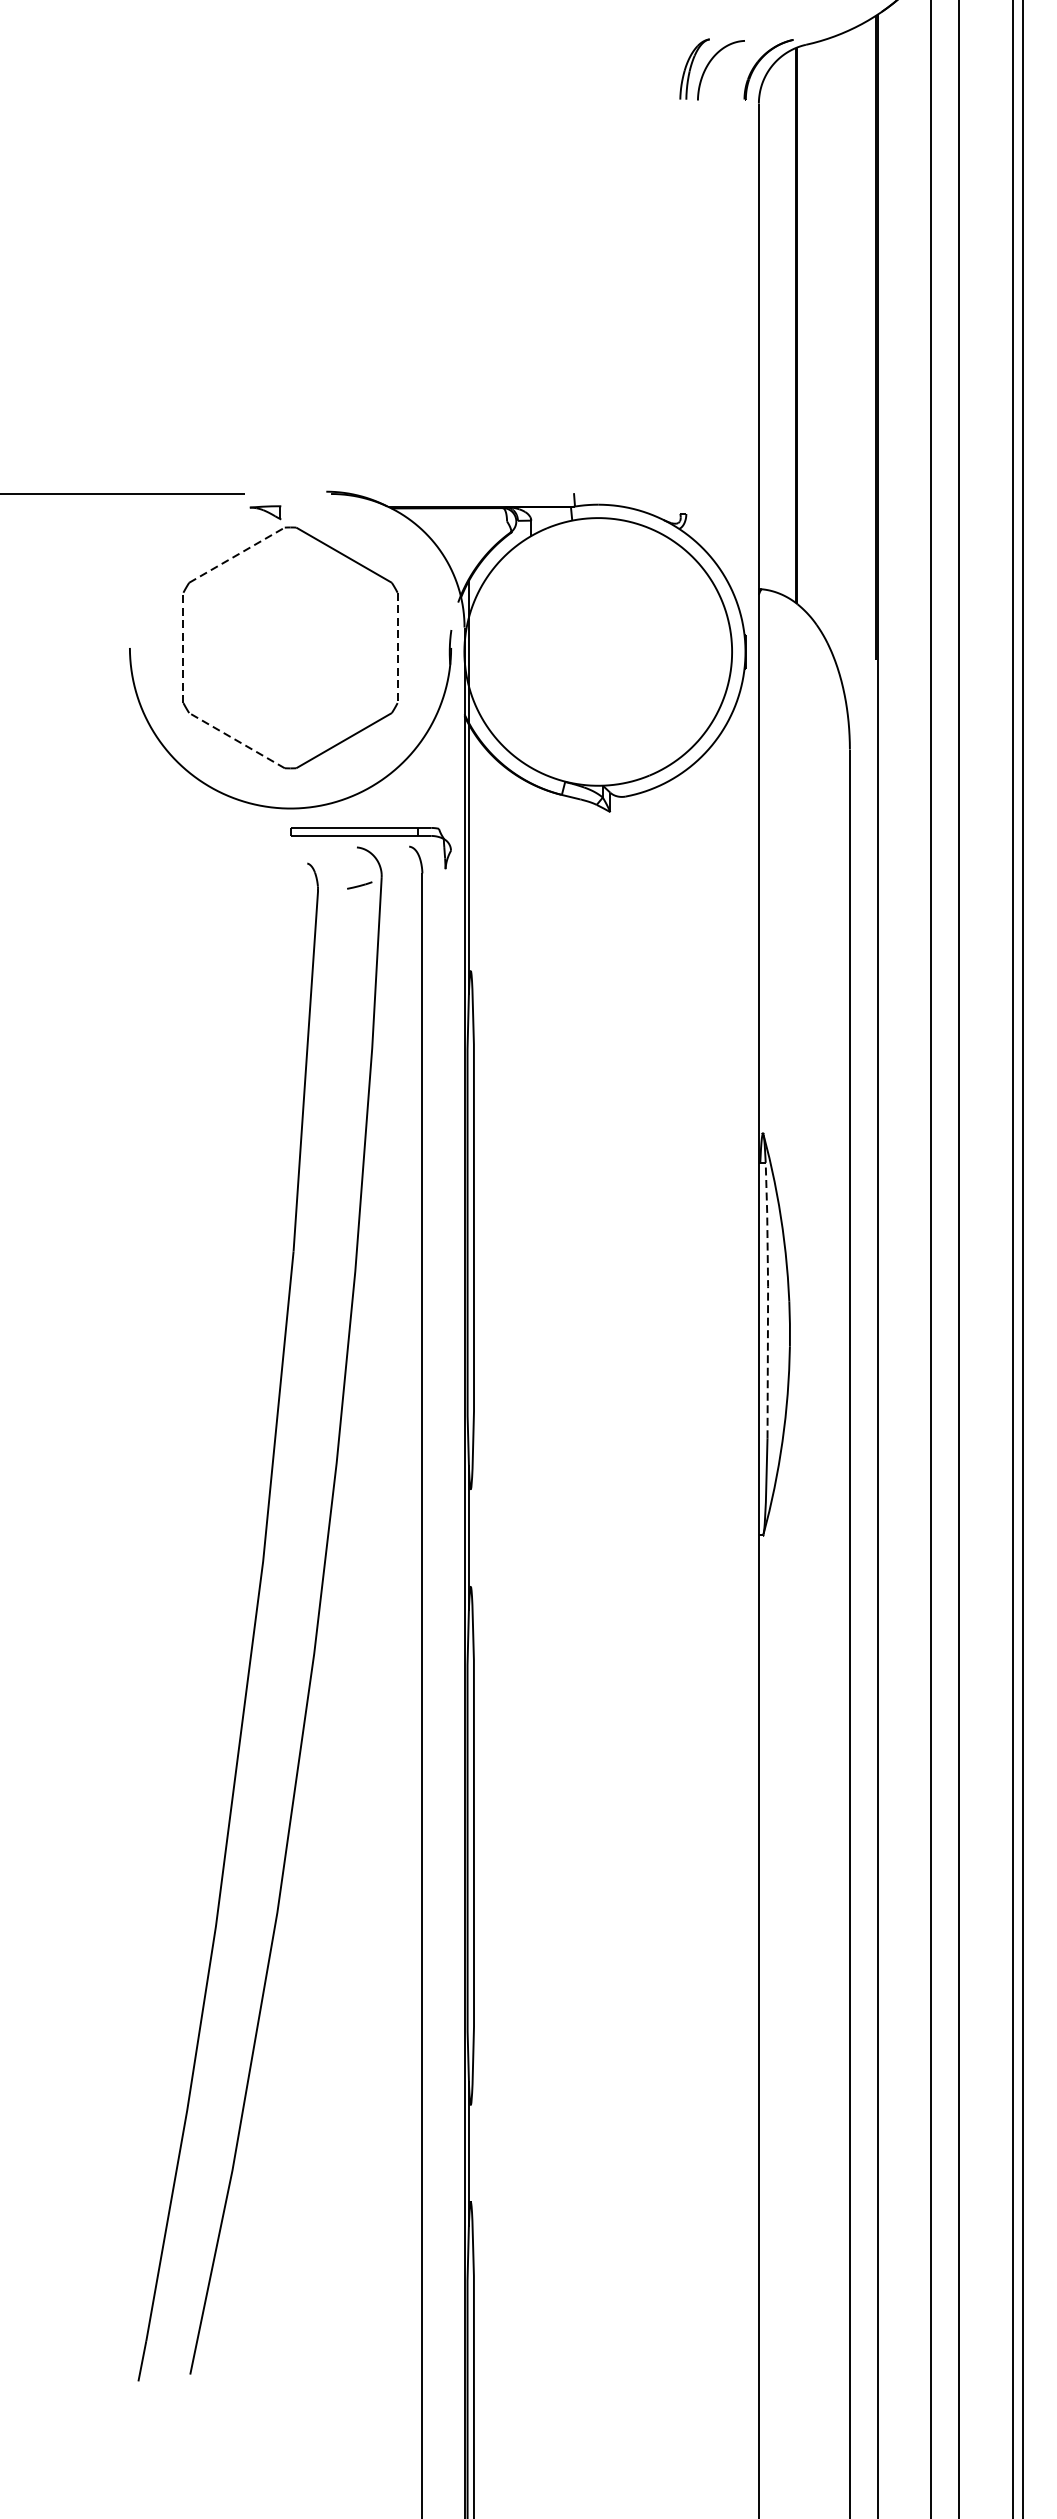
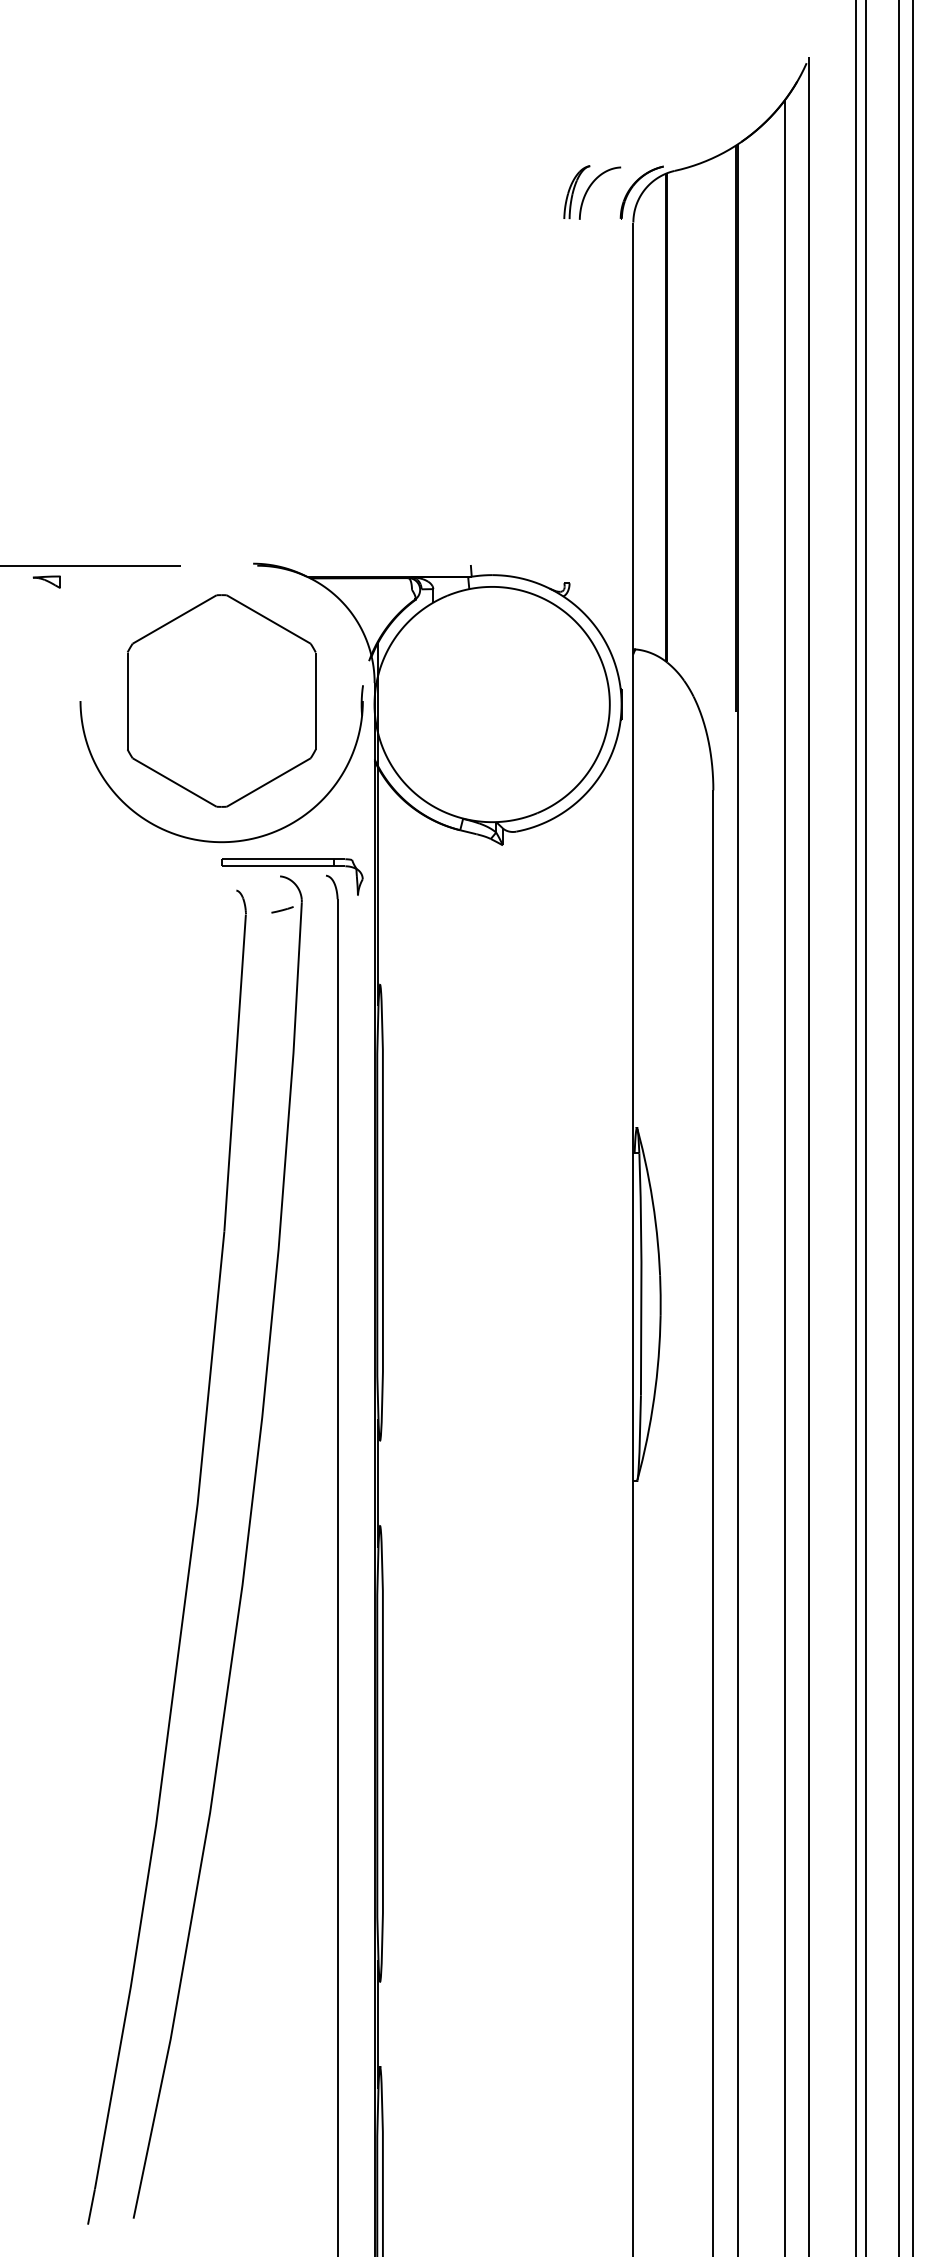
part: (265, 511) -> (46, 581), moved
line: (236, 555) -> (174, 619), dashed -> solid
line: (183, 648) -> (127, 701), dashed -> solid
line: (397, 648) -> (315, 701), dashed -> solid
line: (236, 740) -> (174, 782), dashed -> solid
line: (768, 1299) -> (641, 1273), dashed -> solid

